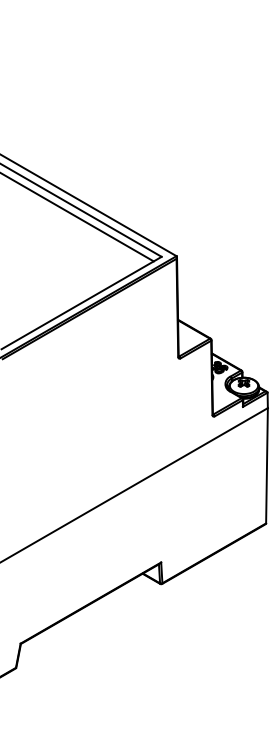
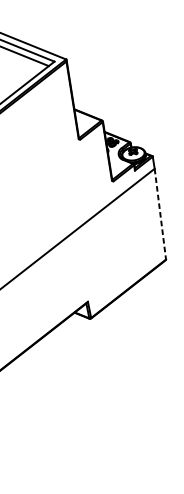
line: (266, 465) -> (159, 214), solid -> dashed

